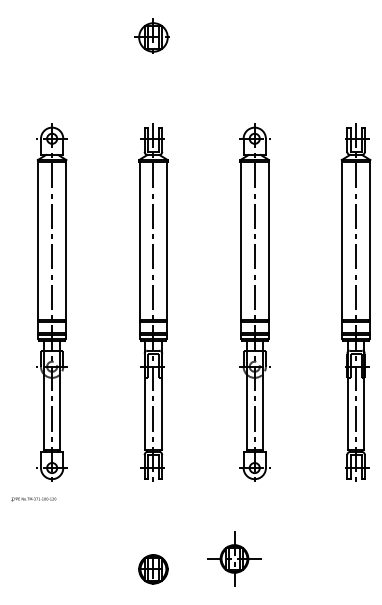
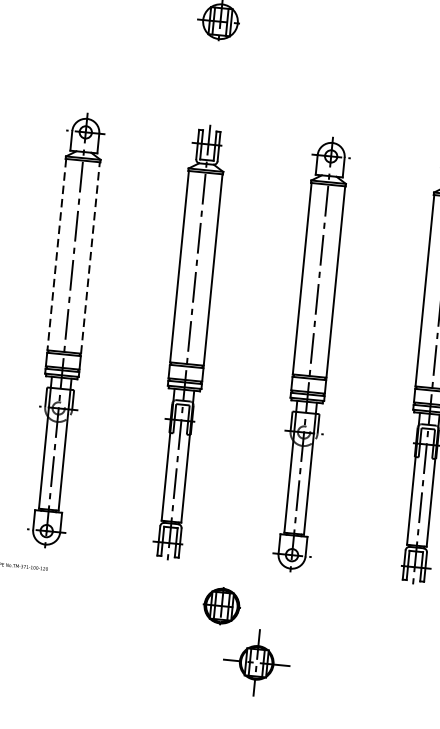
line: (66, 240) -> (91, 257), solid -> dashed
line: (38, 241) -> (57, 255), solid -> dashed
part: (153, 569) -> (221, 606), moved

